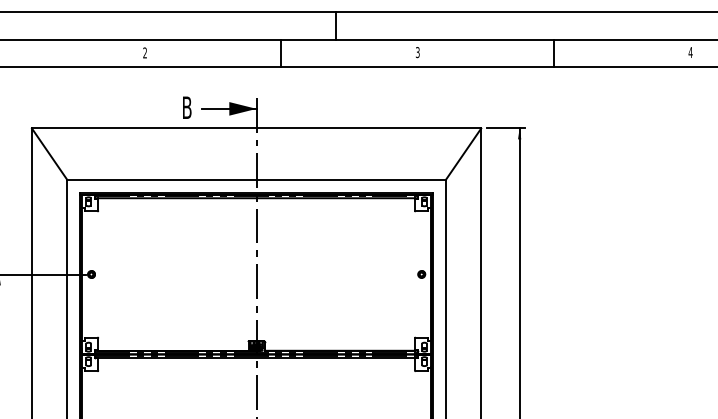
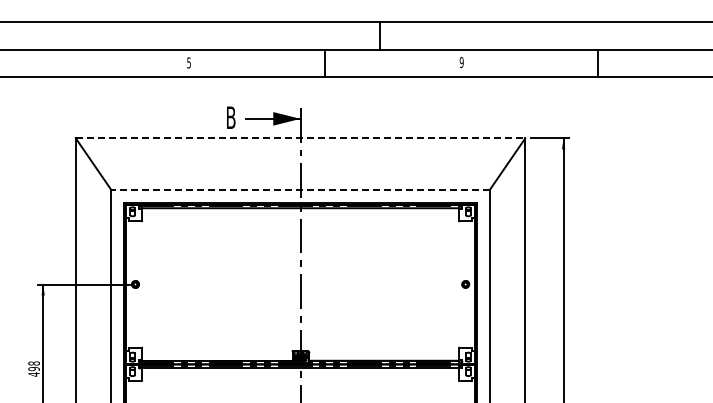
text: (144, 52) -> (188, 62), 2 -> 5
text: (417, 52) -> (461, 62), 3 -> 9
line: (256, 128) -> (300, 138), solid -> dashed
line: (256, 179) -> (300, 189), solid -> dashed

